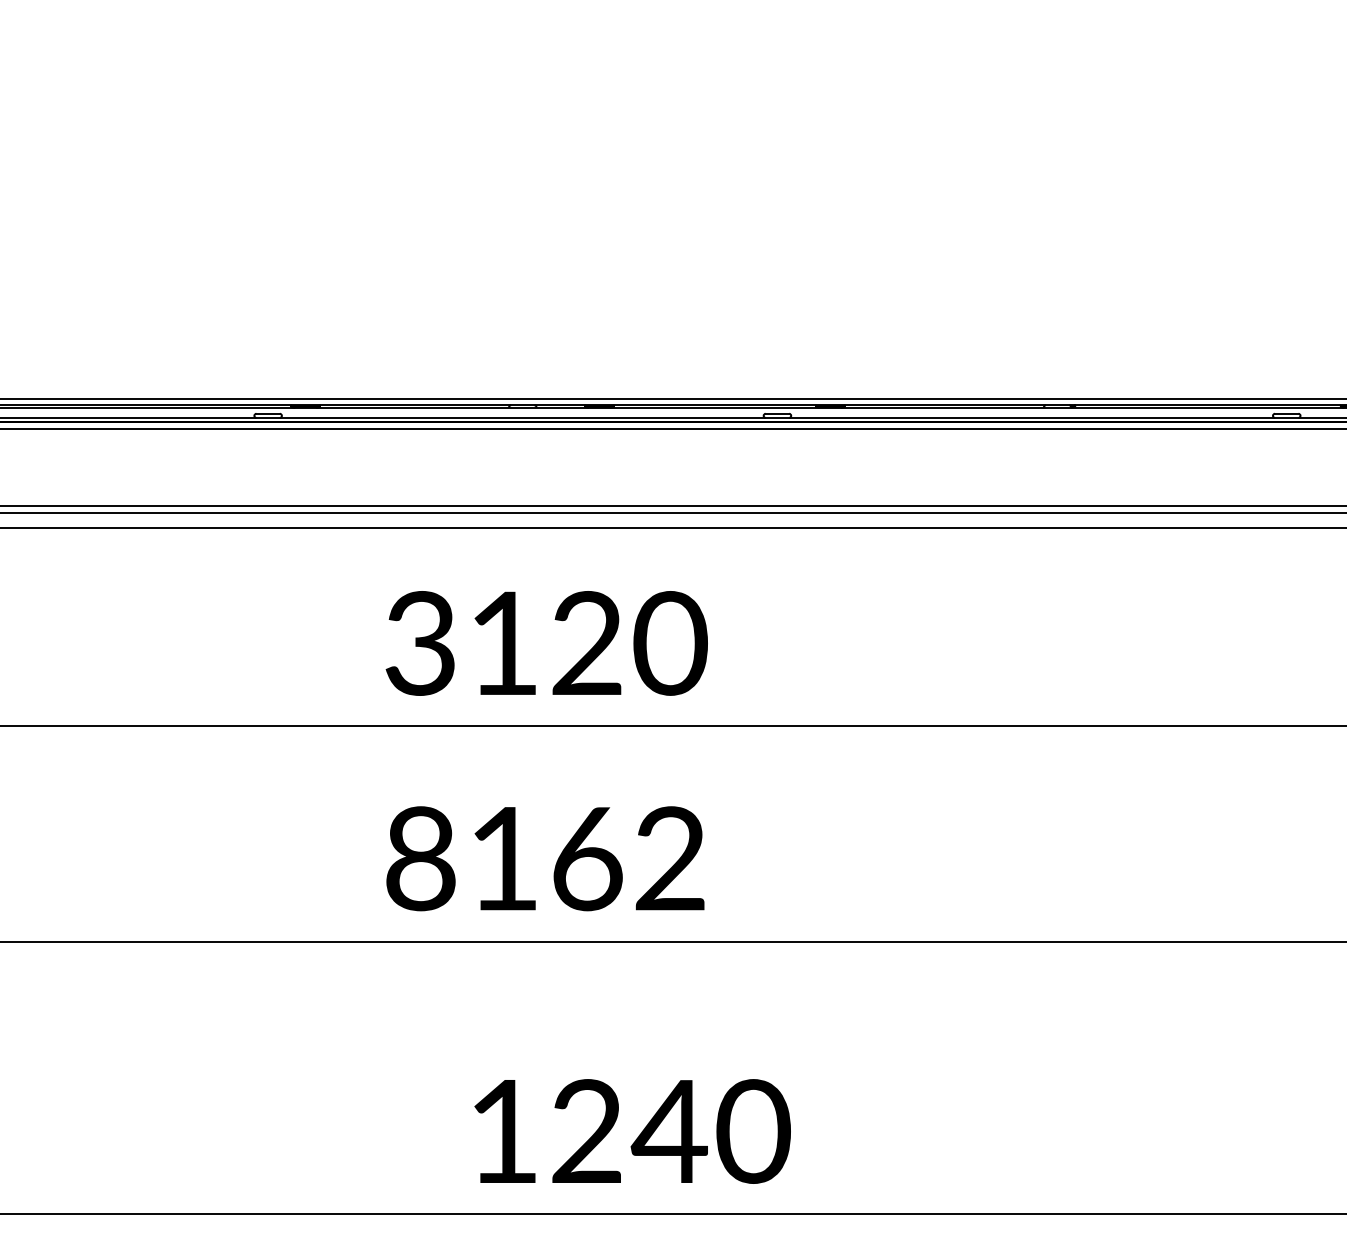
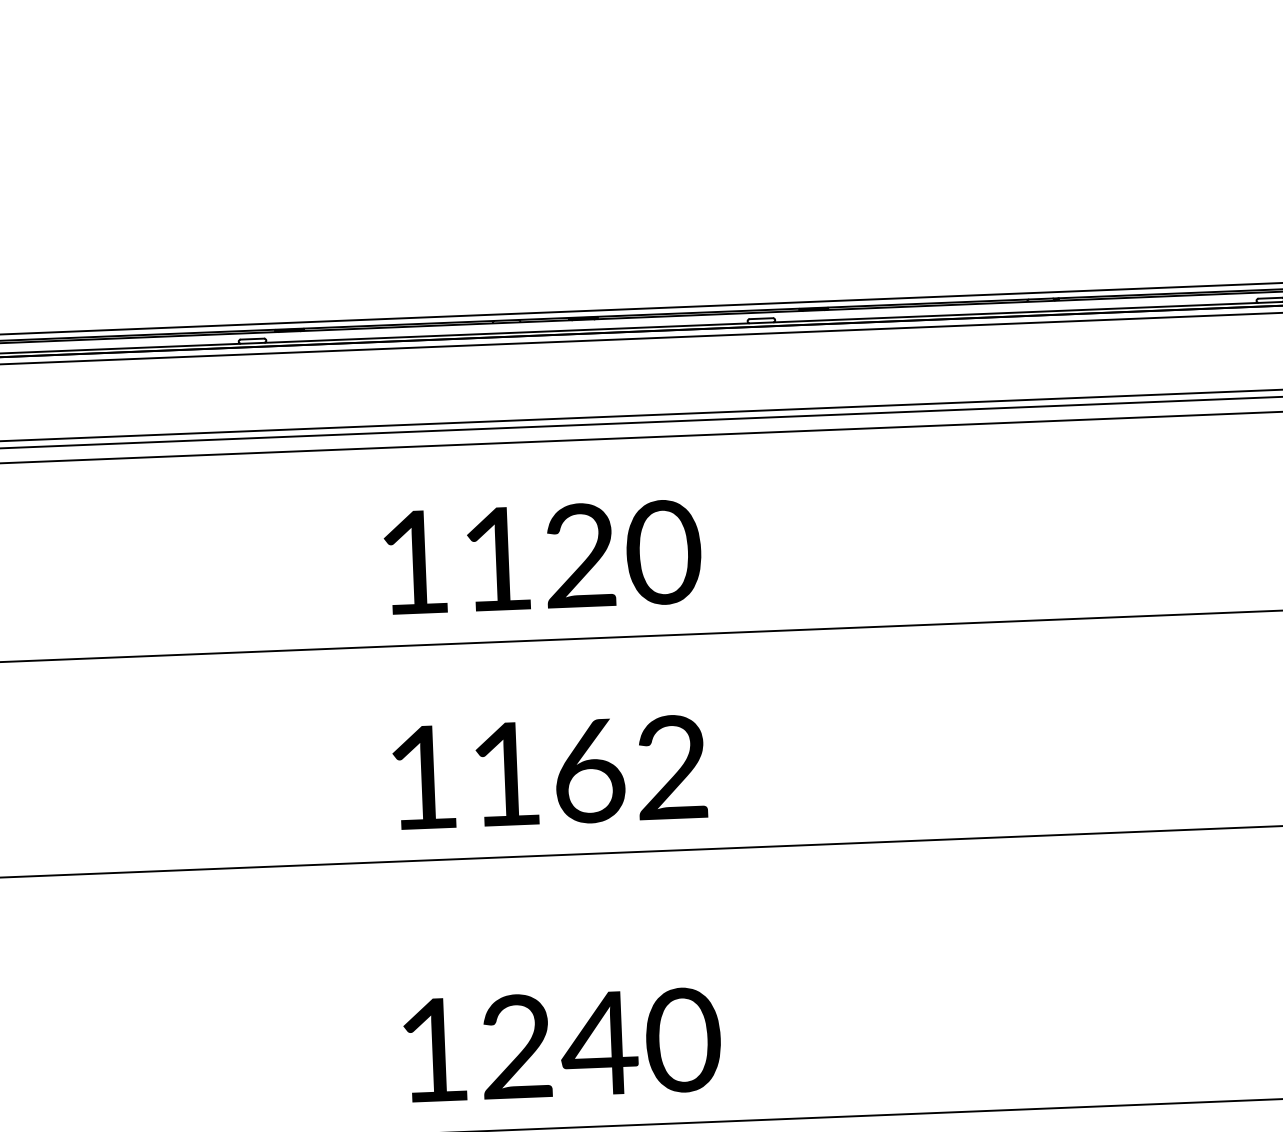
text: (419, 643) -> (412, 562), 3120 -> 1120
text: (420, 858) -> (422, 777), 8162 -> 1162
text: (632, 1131) -> (562, 1044), moved

